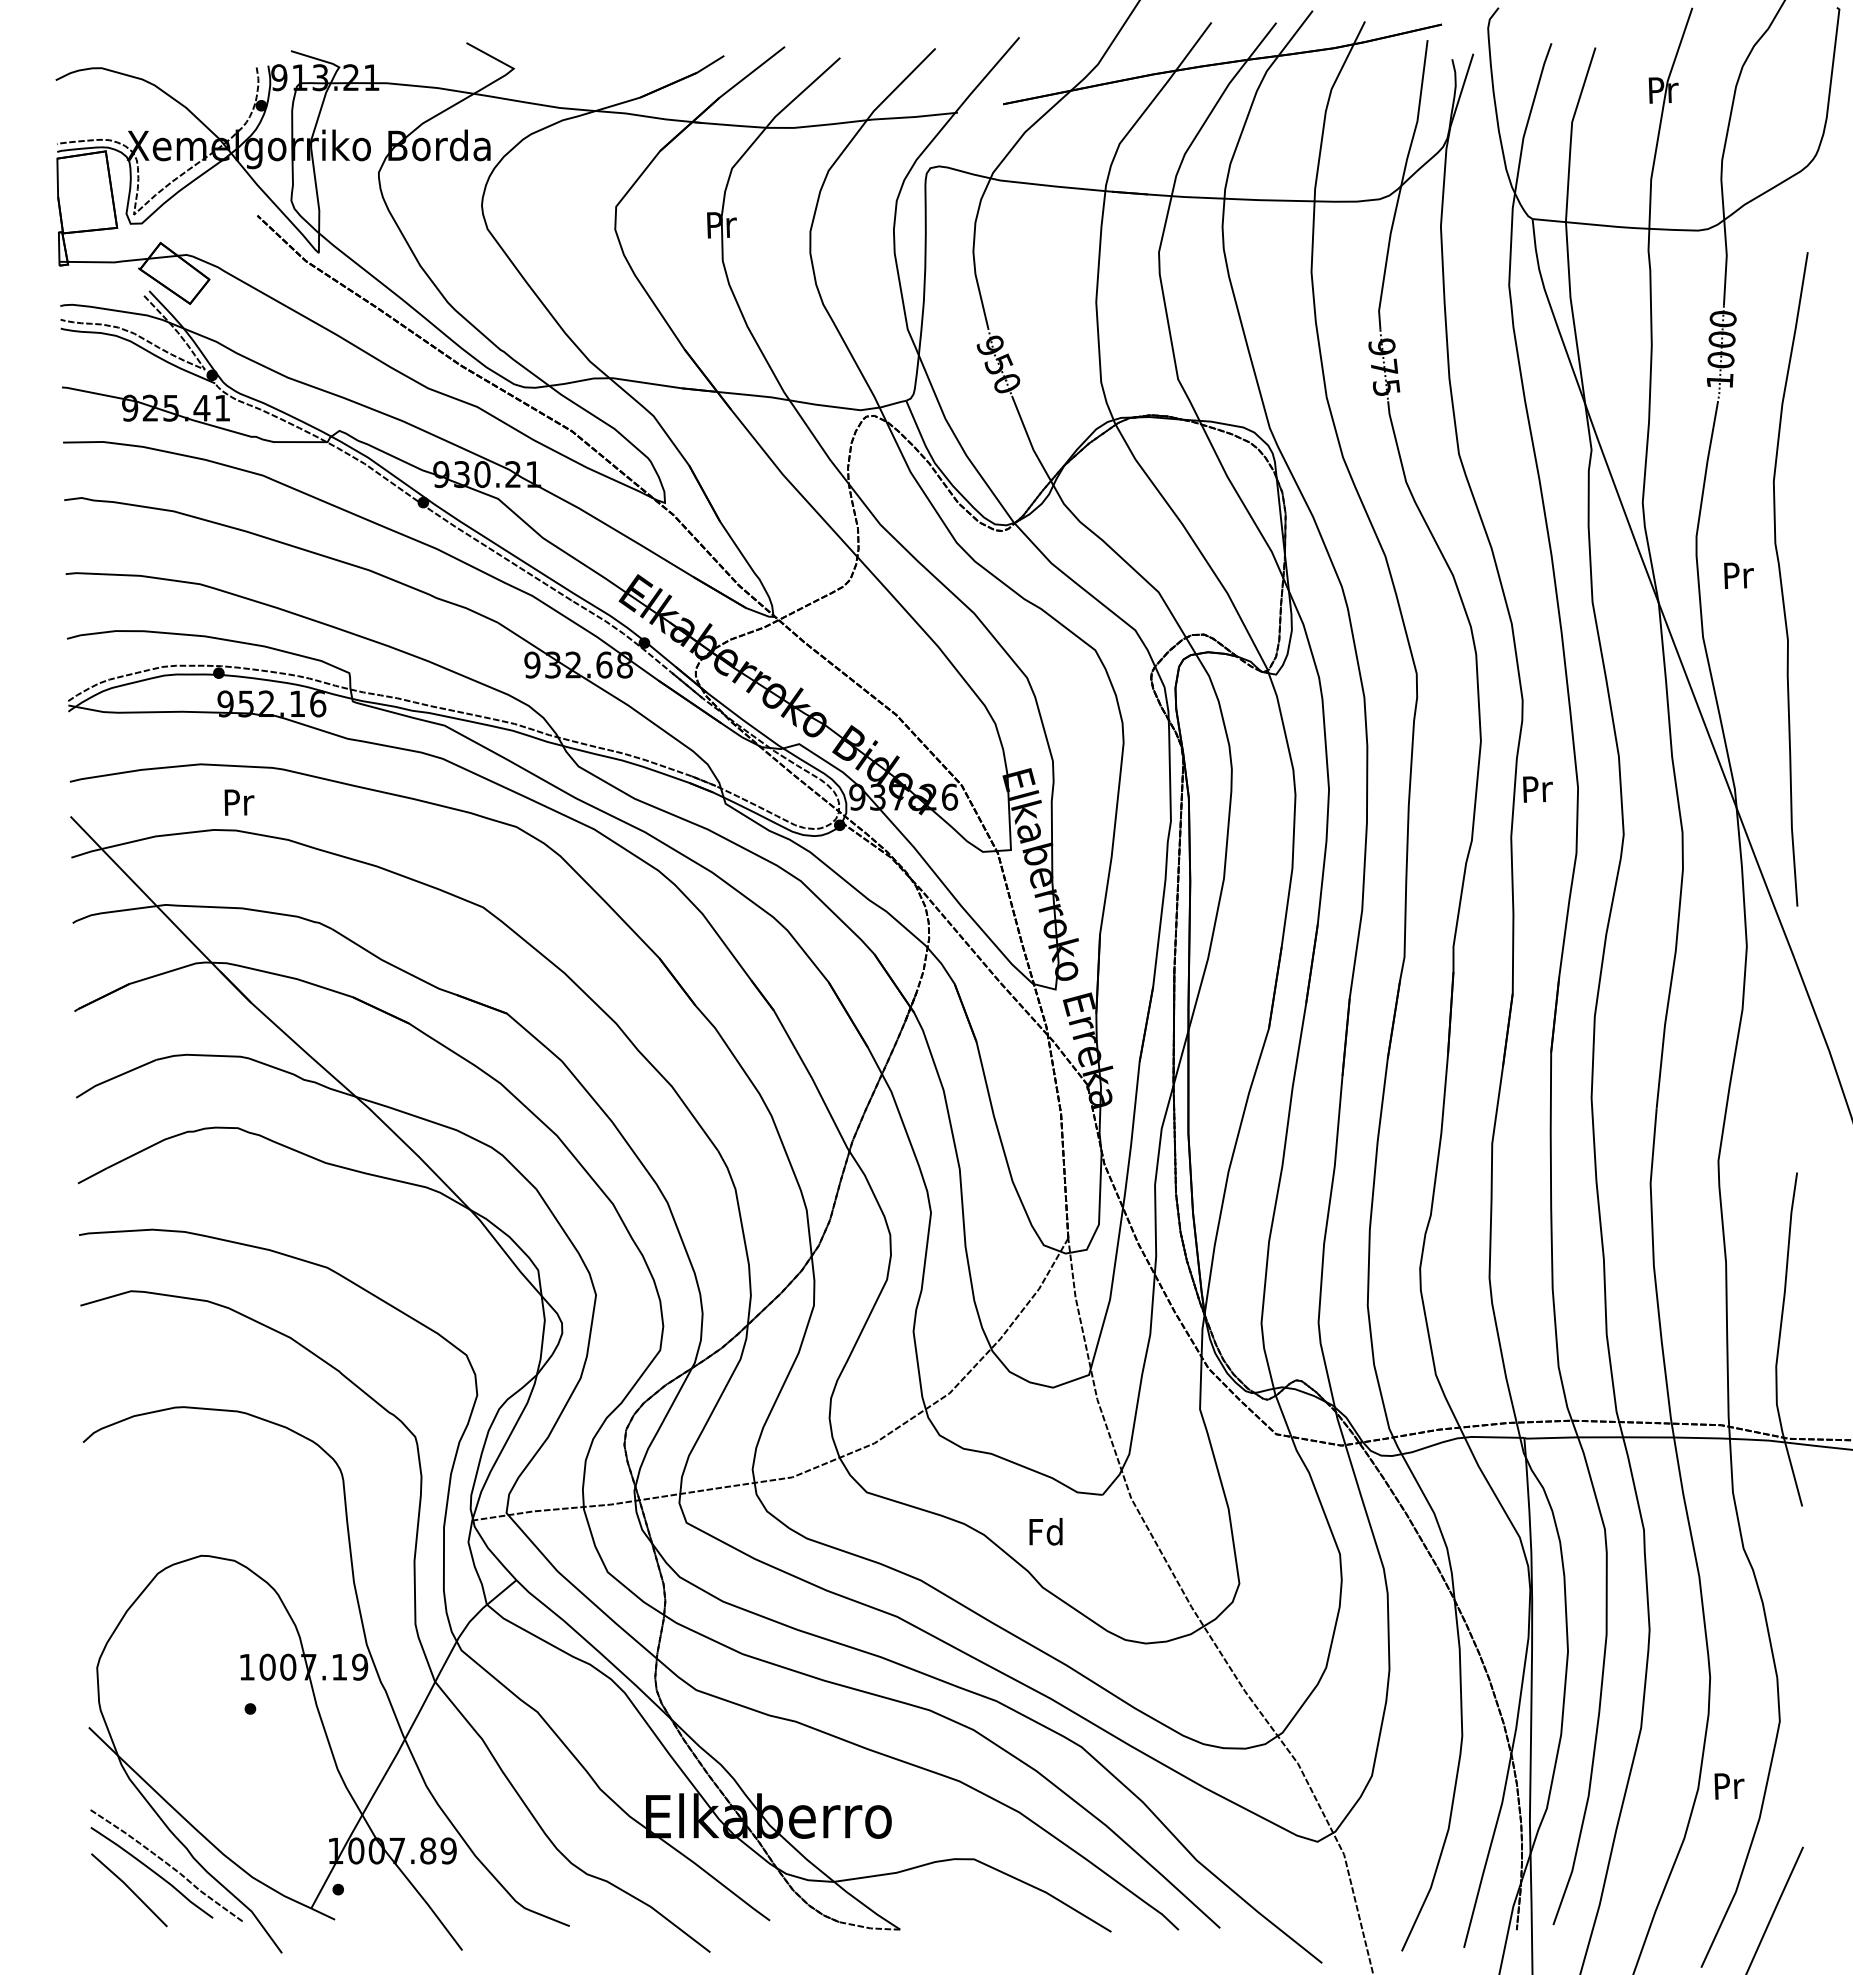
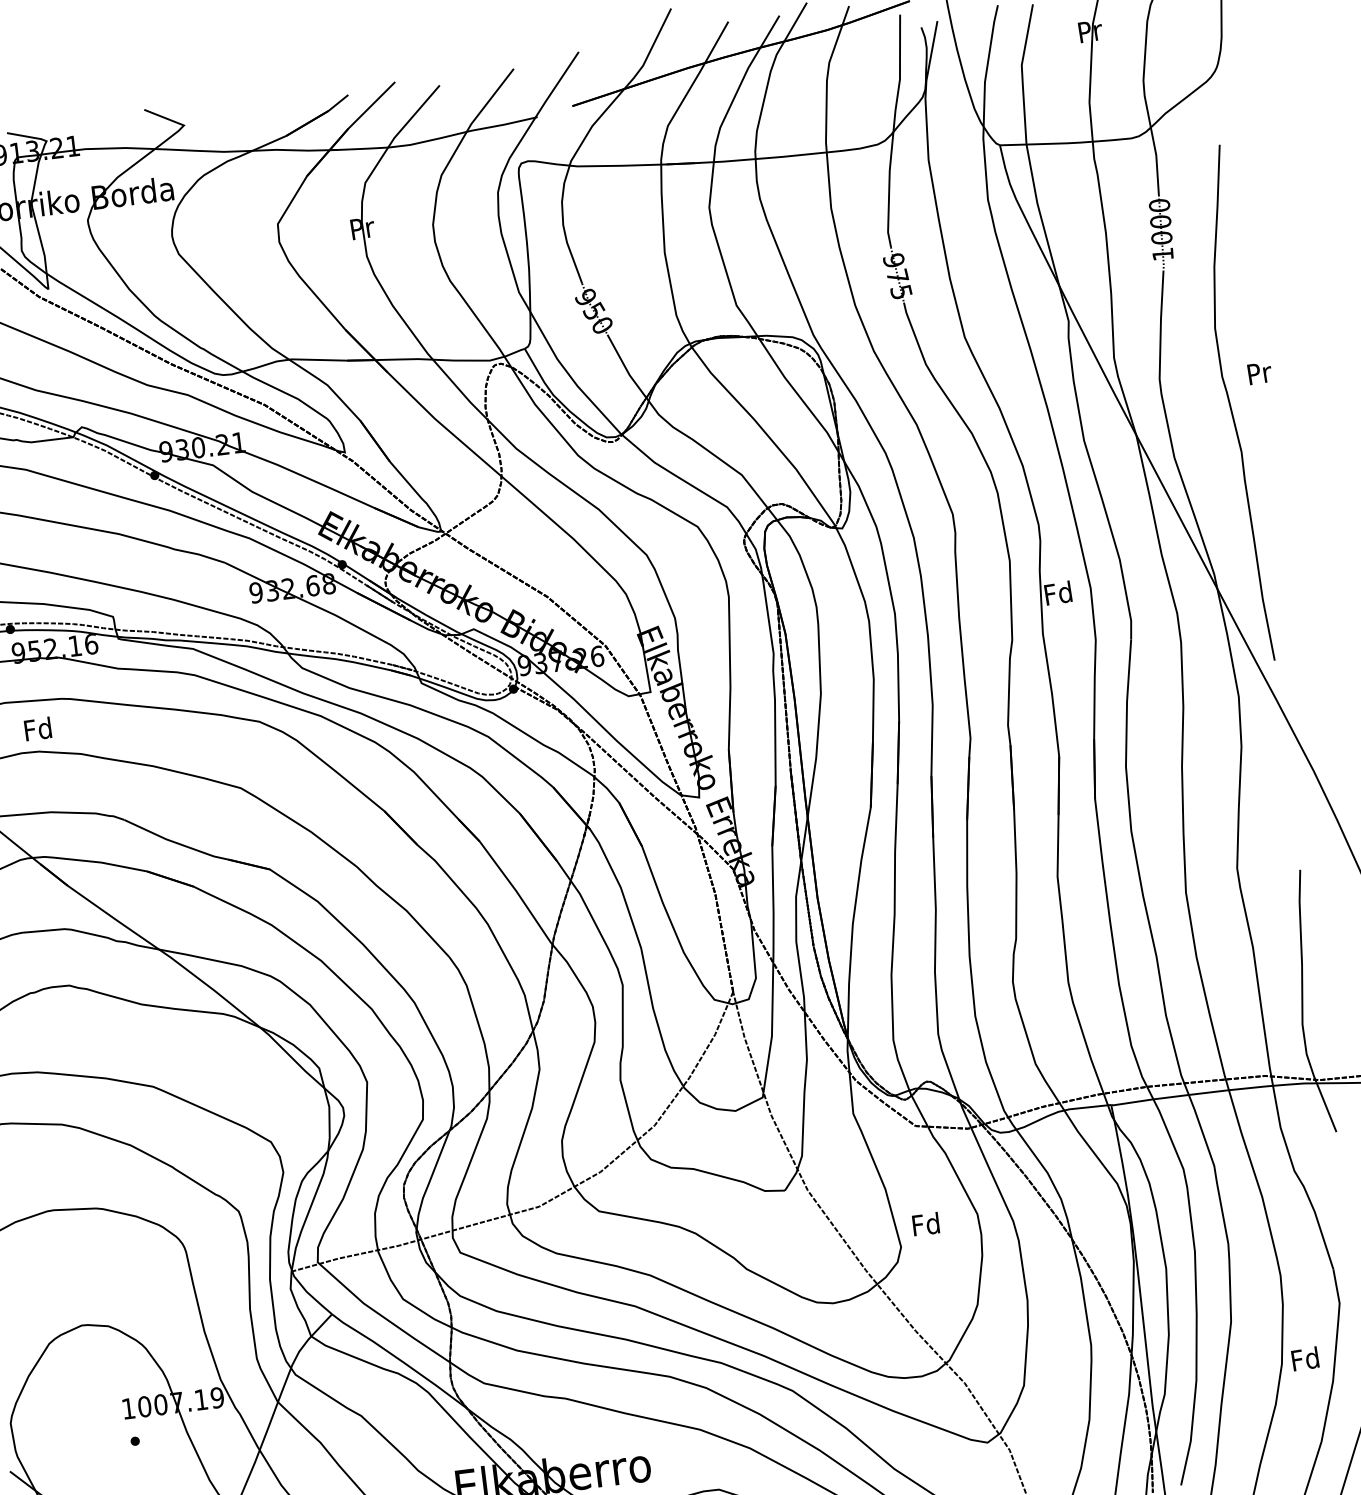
text: (1738, 575) -> (1259, 373), moved
text: (1536, 788) -> (1058, 592), Pr -> Fd
text: (237, 801) -> (37, 728), Pr -> Fd
text: (1045, 1531) -> (925, 1224), moved
text: (1728, 1785) -> (1305, 1358), Pr -> Fd

